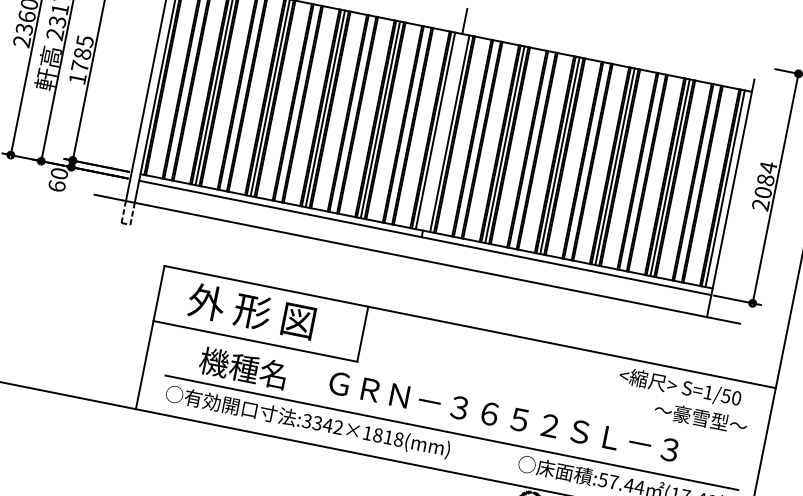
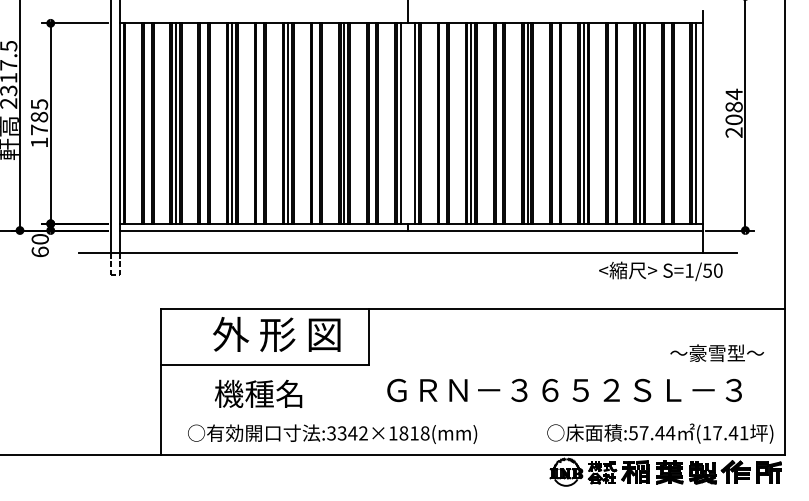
text: (251, 310) -> (276, 333), moved
text: (679, 387) -> (660, 271), moved
text: (503, 416) -> (564, 390), moved
line: (451, 432) -> (475, 416), removed

